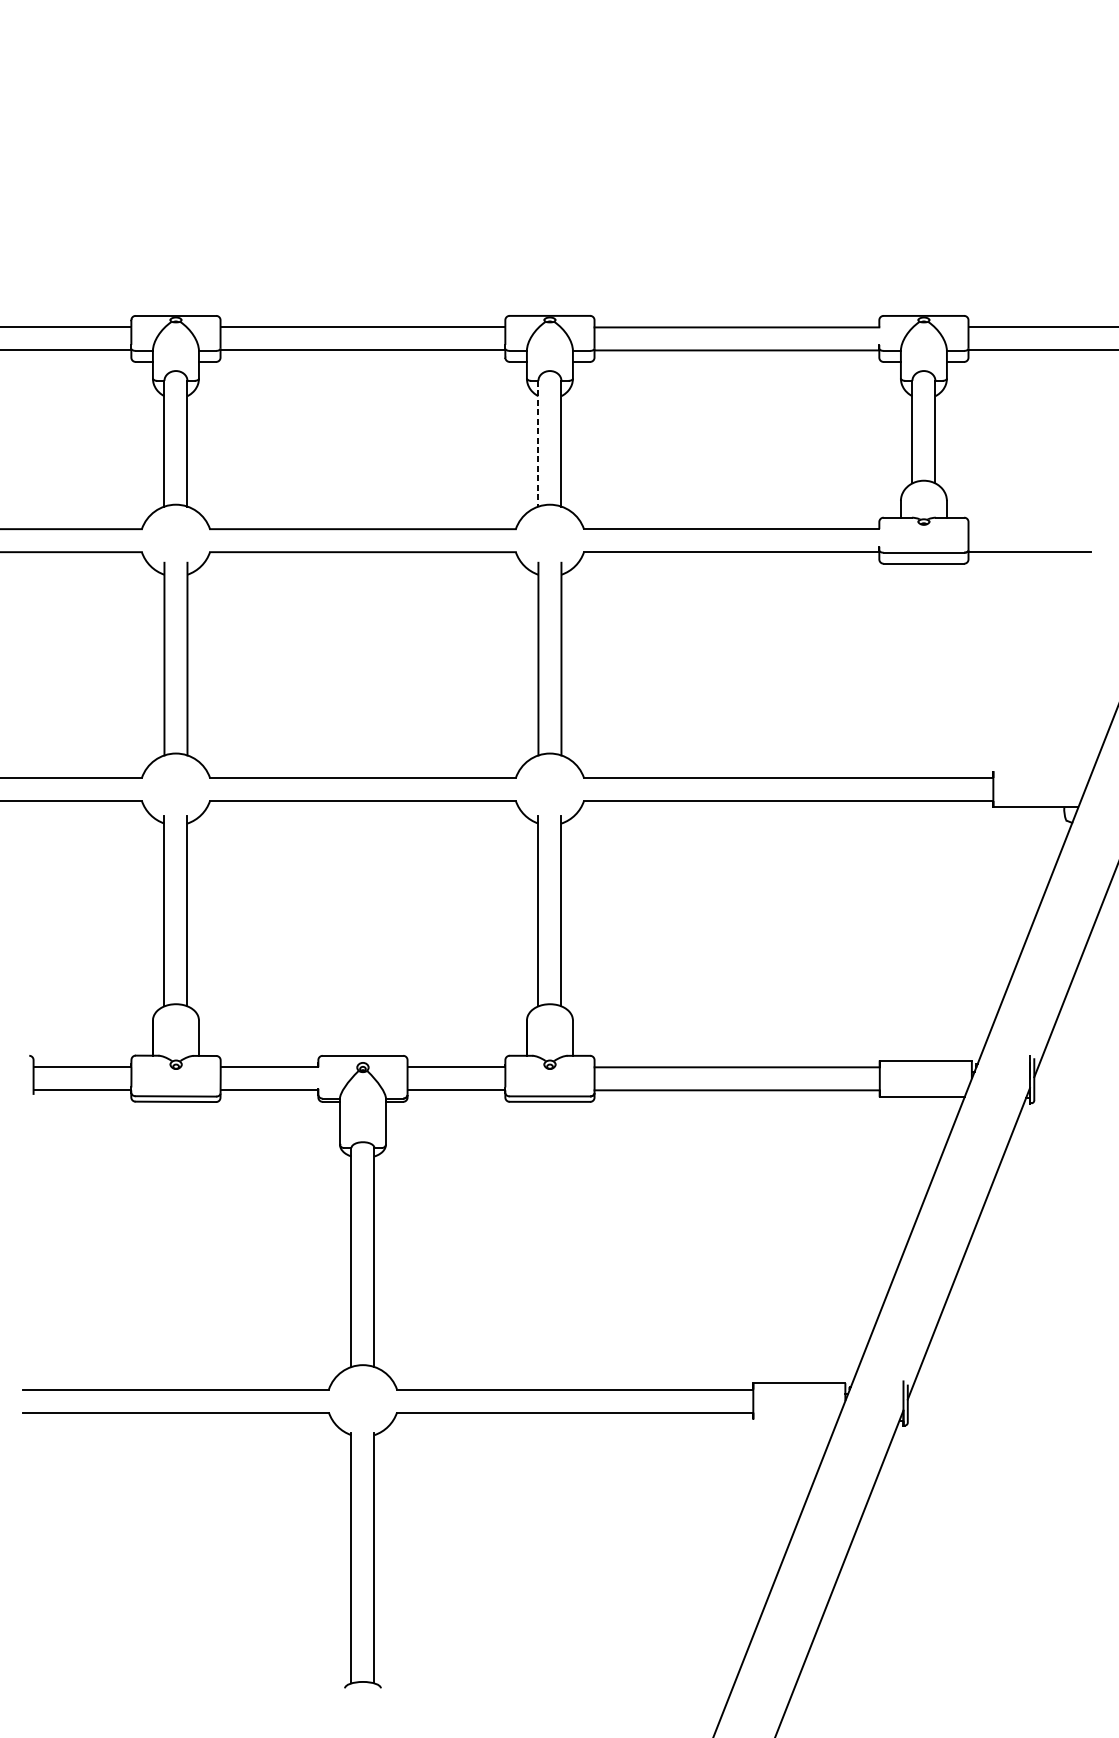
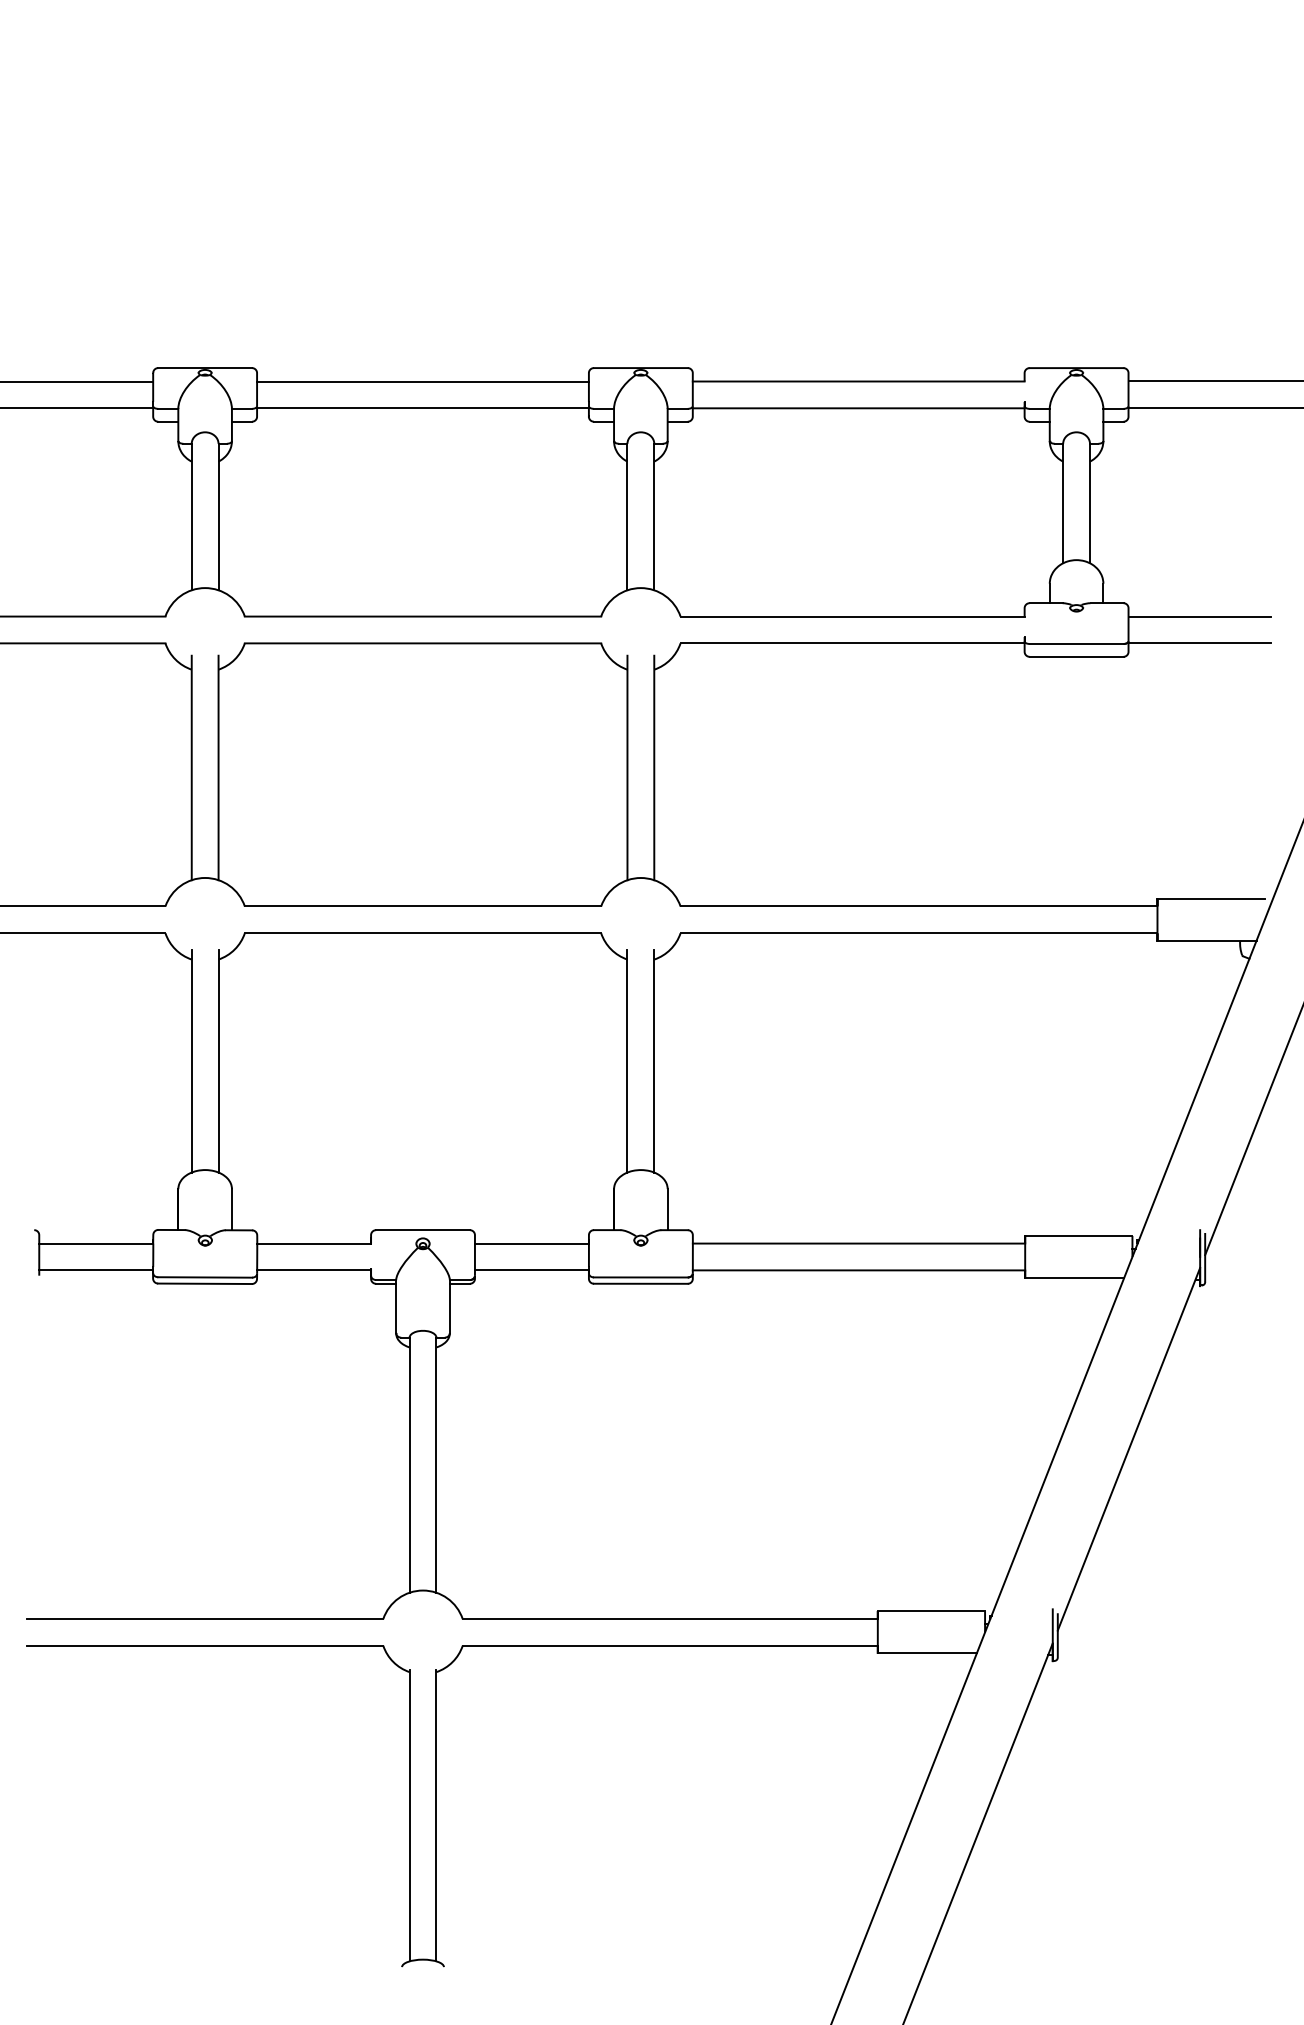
line: (538, 444) -> (627, 517), dashed -> solid
line: (1029, 529) -> (1199, 616), added
line: (1038, 771) -> (1210, 898), added
line: (795, 1419) -> (926, 1653), added

